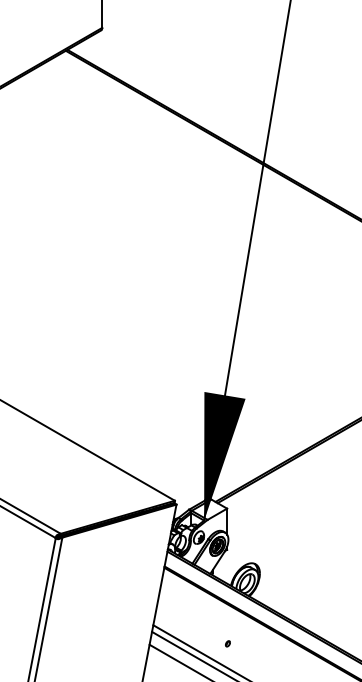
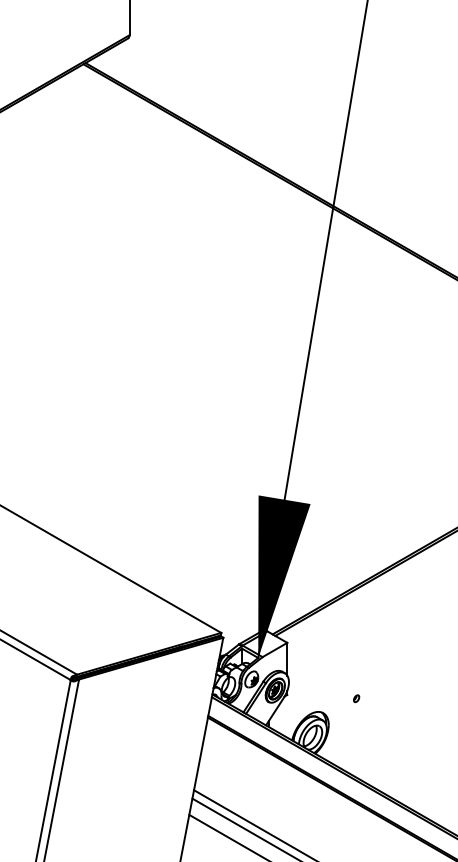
part: (227, 643) -> (356, 698), moved

